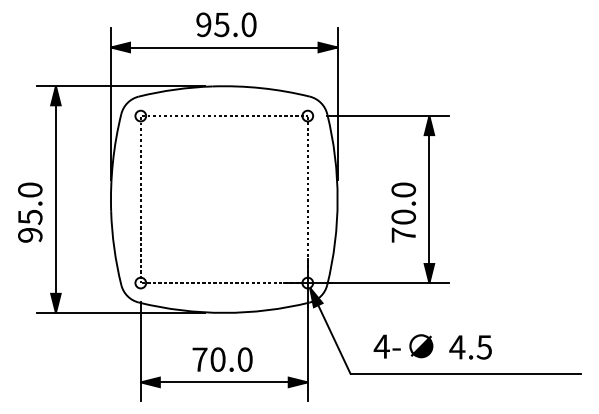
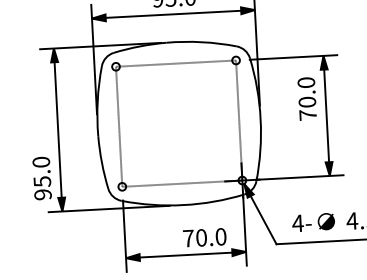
text: (30, 212) -> (42, 178), moved
text: (403, 212) -> (307, 98), moved
text: (222, 359) -> (204, 237), moved

